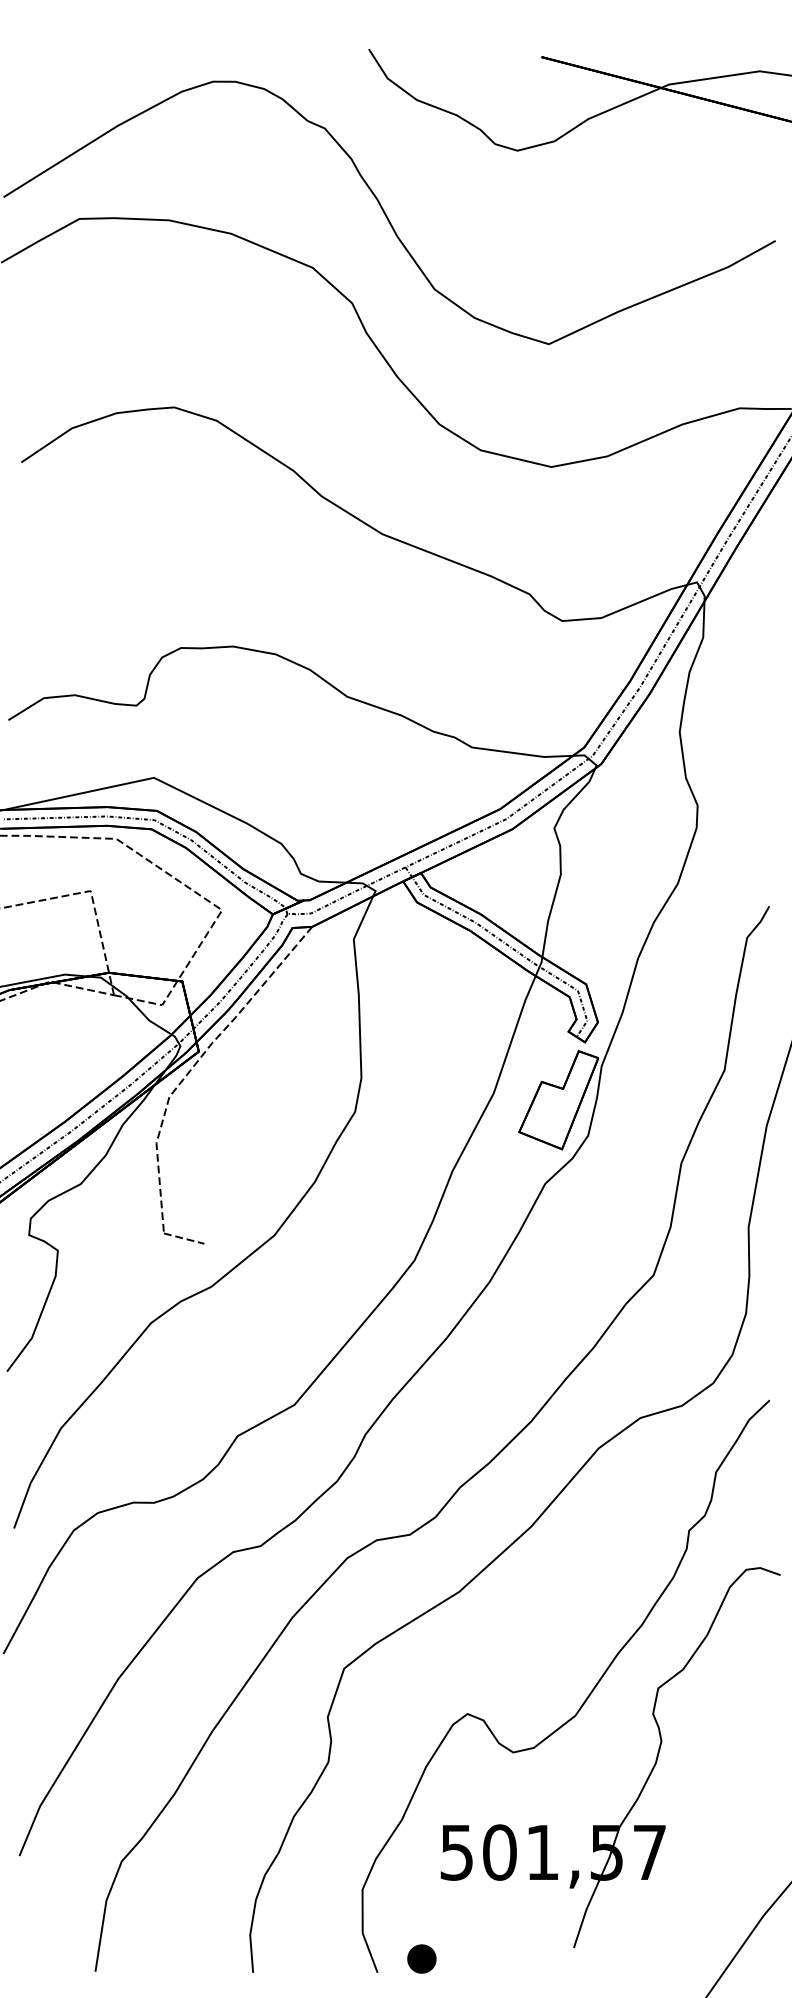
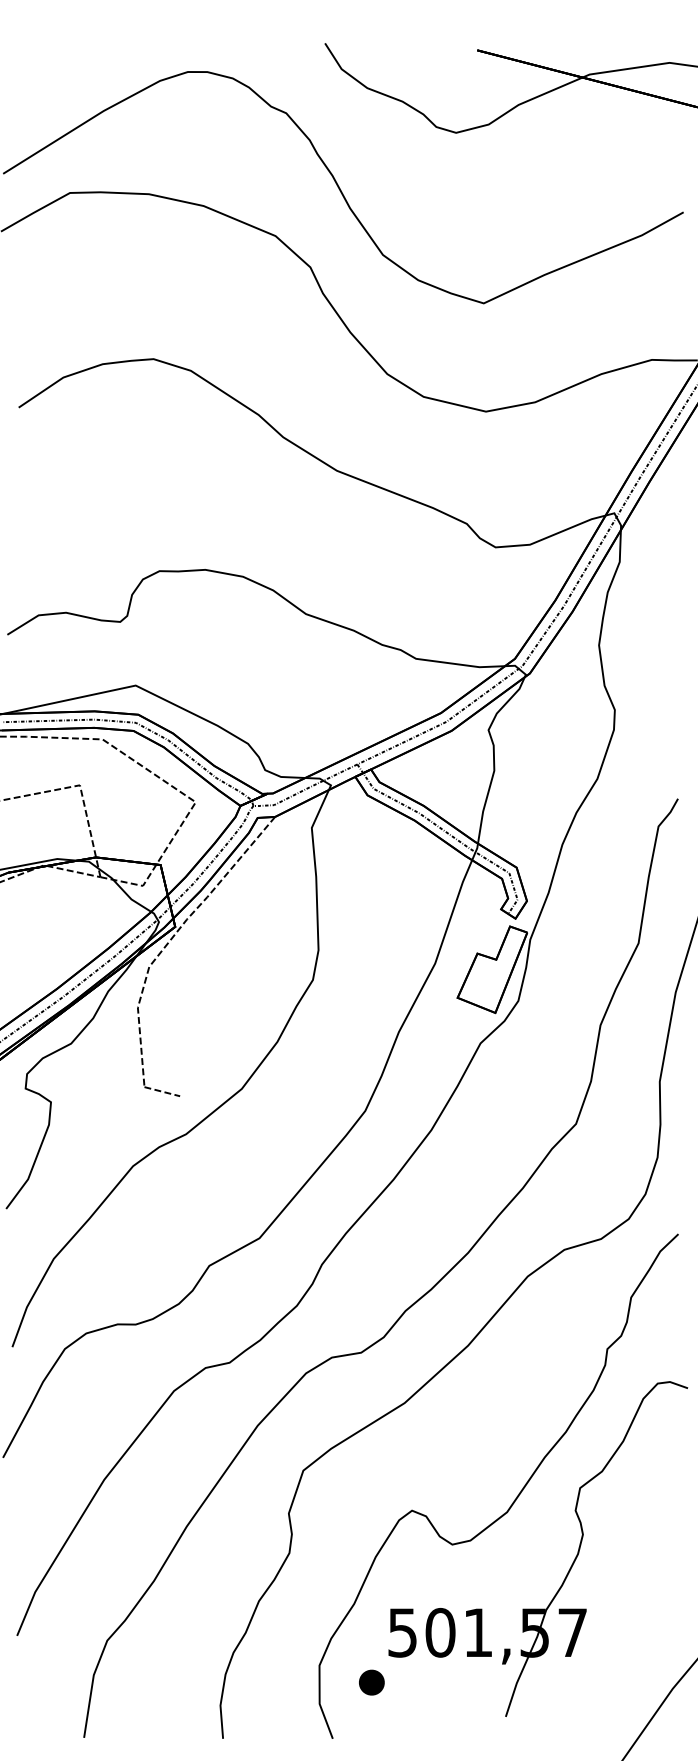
part: (421, 1958) -> (371, 1682), moved

